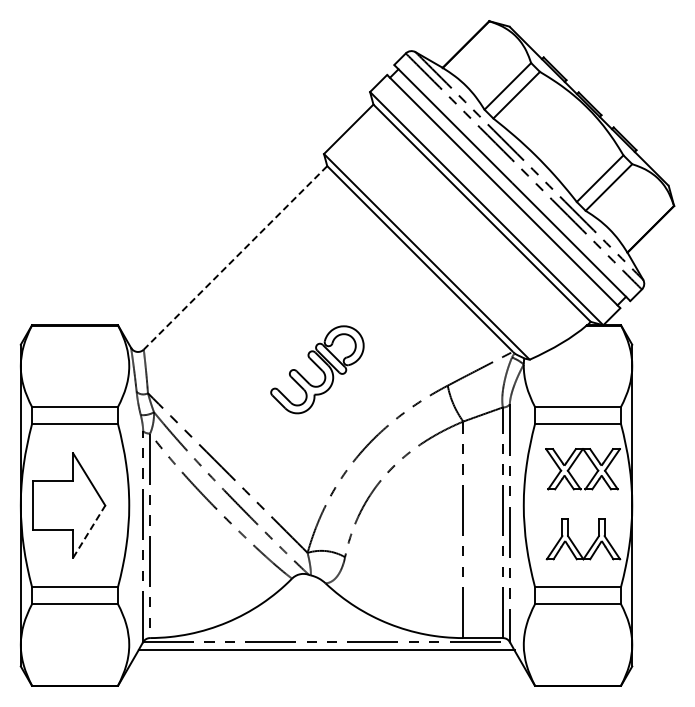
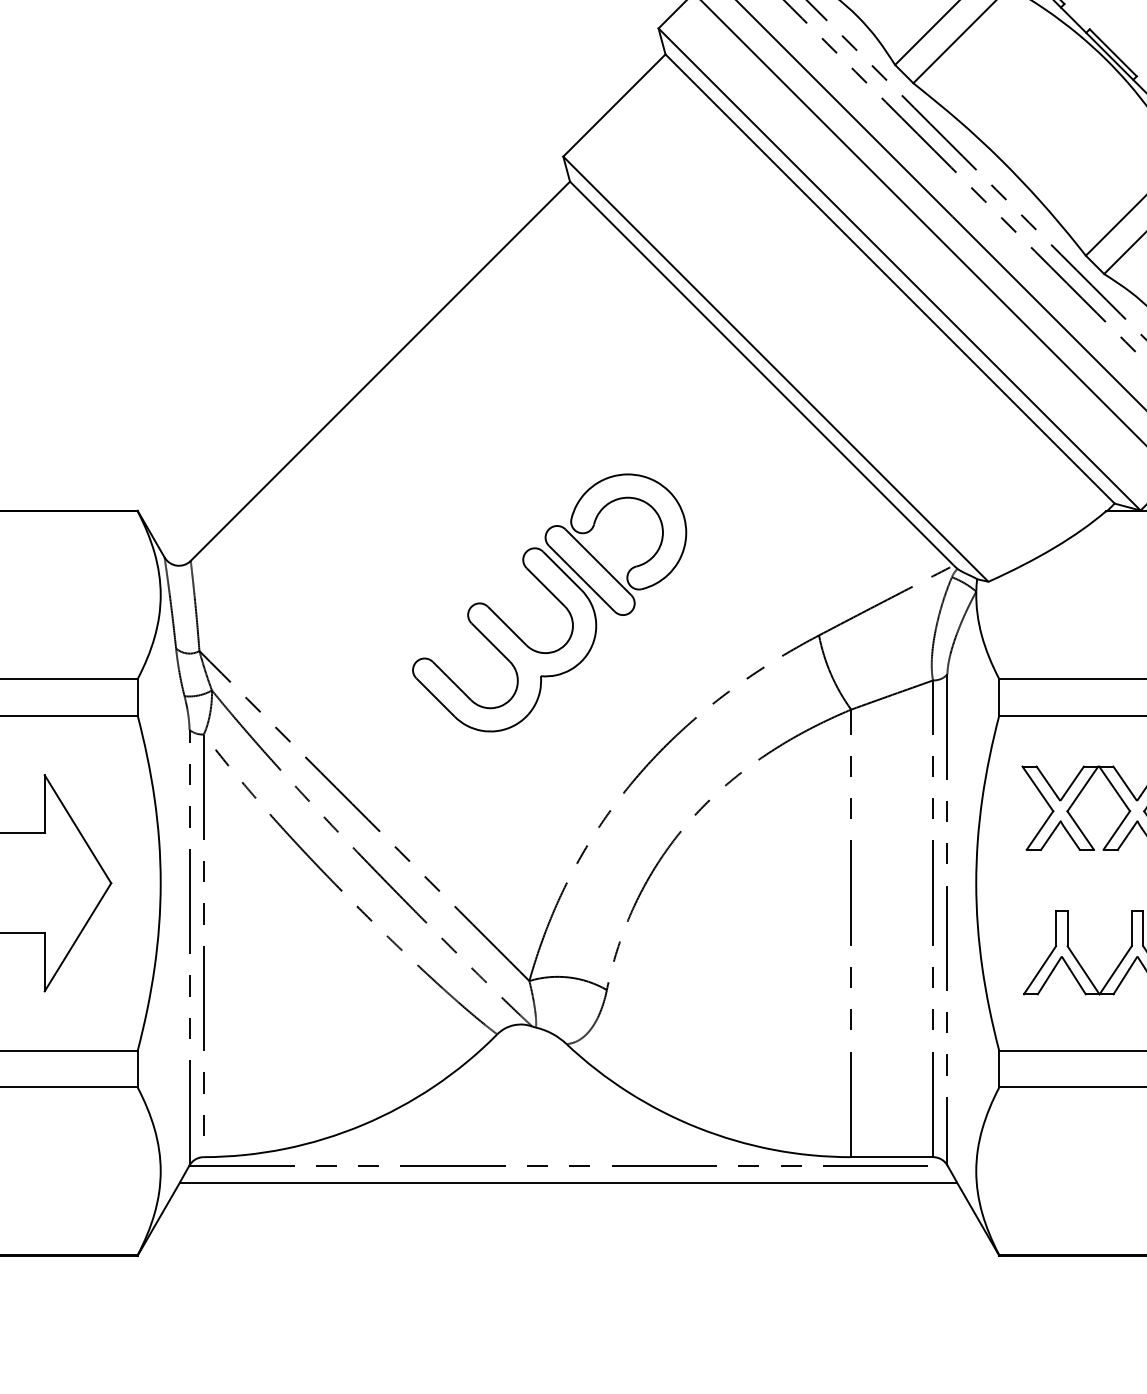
line: (235, 257) -> (380, 370), dashed -> solid
part: (317, 369) -> (549, 602), size x1.43
line: (89, 531) -> (78, 936), dashed -> solid

